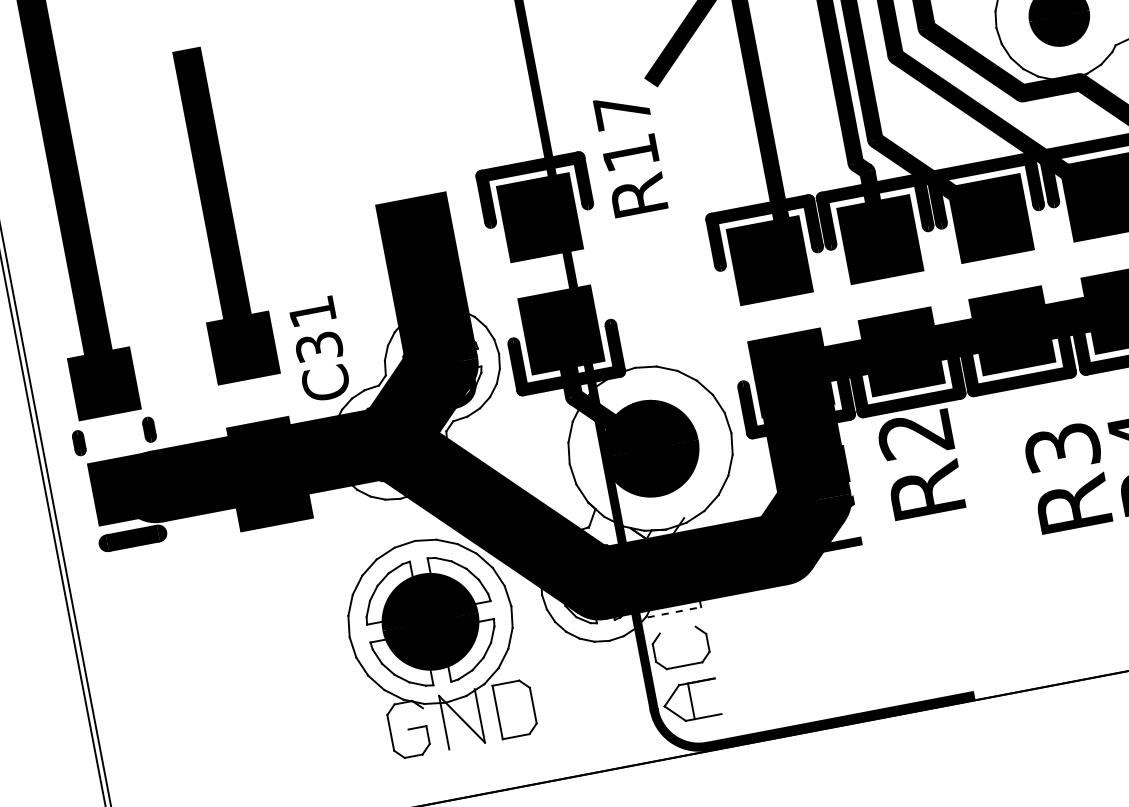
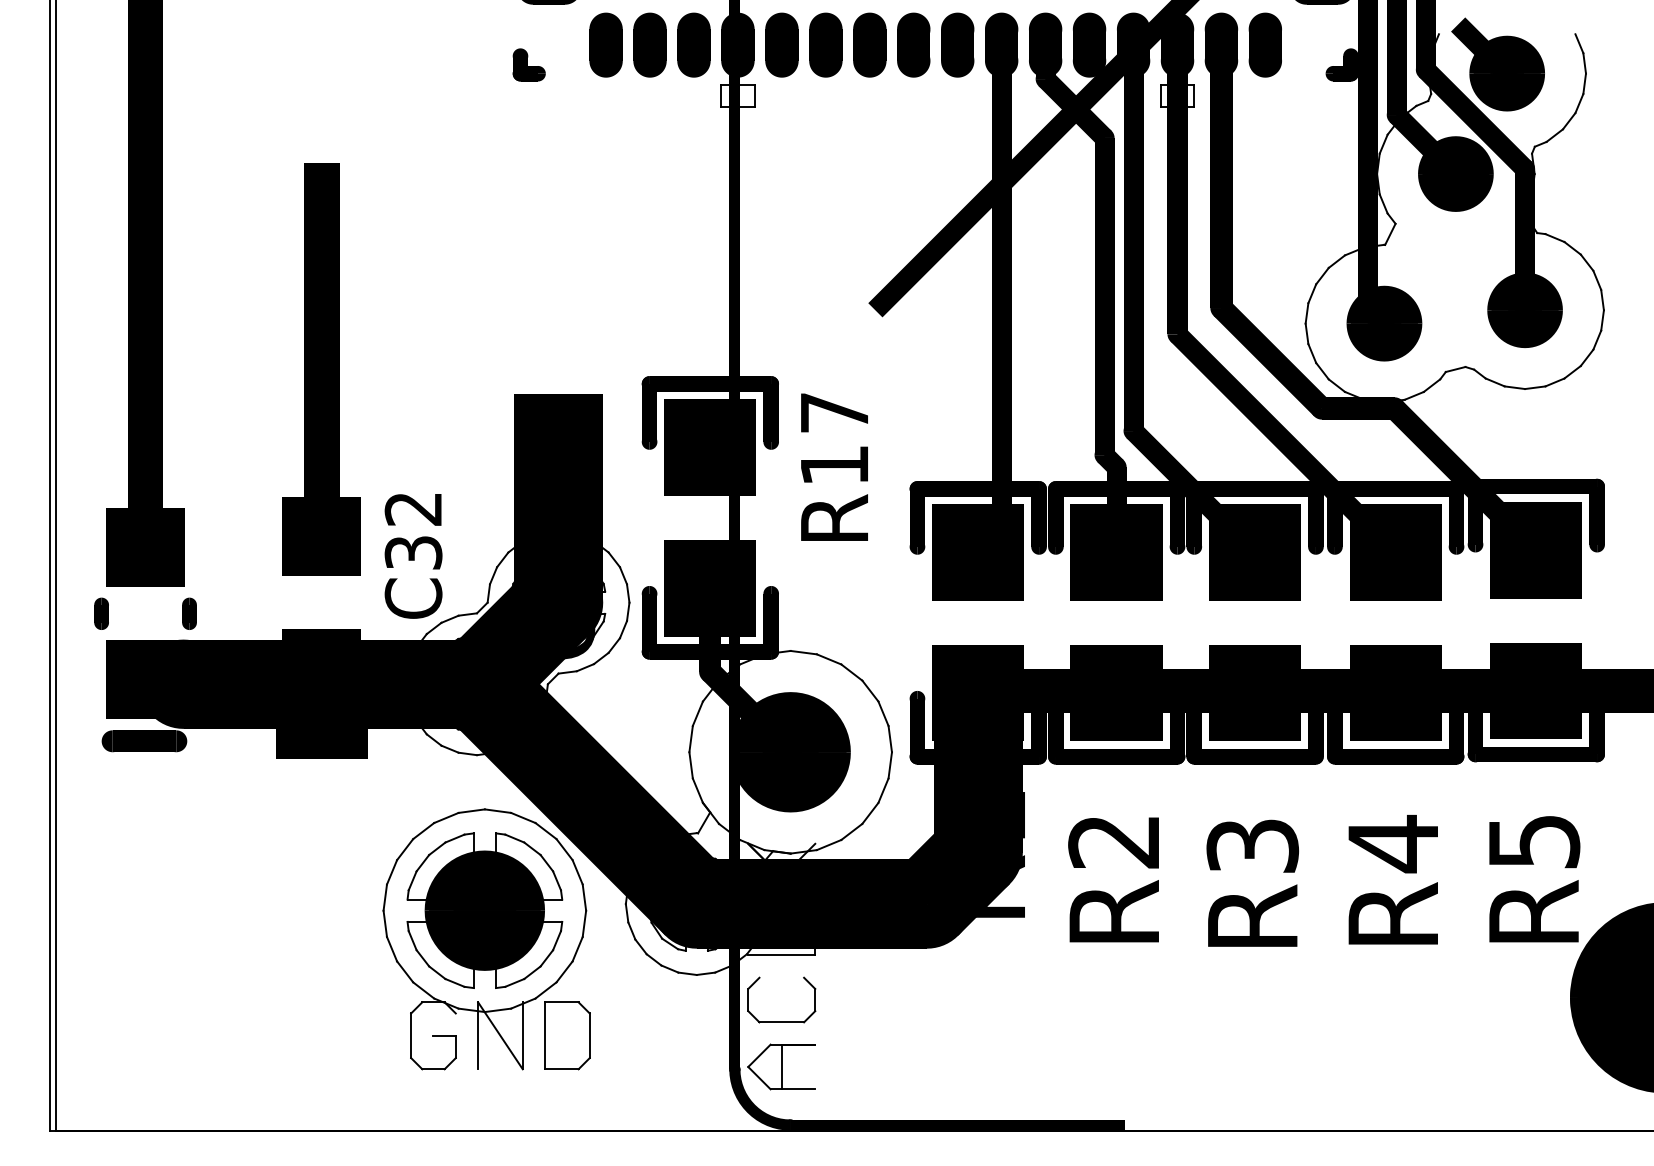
text: (630, 154) -> (834, 466), moved
text: (311, 312) -> (412, 509), C31 -> C32
text: (920, 464) -> (1113, 879), moved
text: (1067, 476) -> (1252, 882), moved
line: (674, 612) -> (782, 955), dashed -> solid

